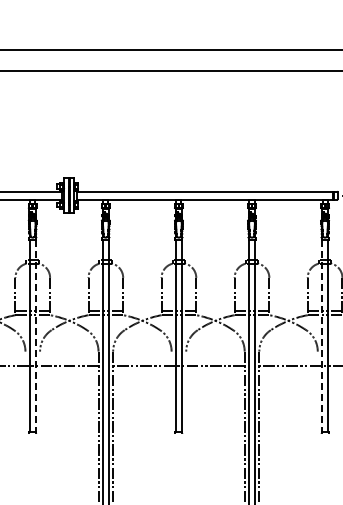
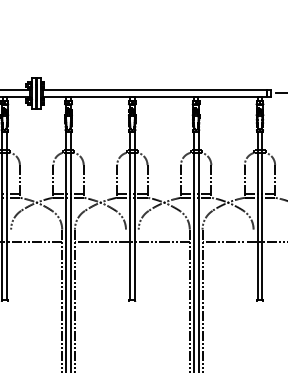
line: (35, 336) -> (7, 216), dashed -> solid
line: (322, 336) -> (257, 216), dashed -> solid

